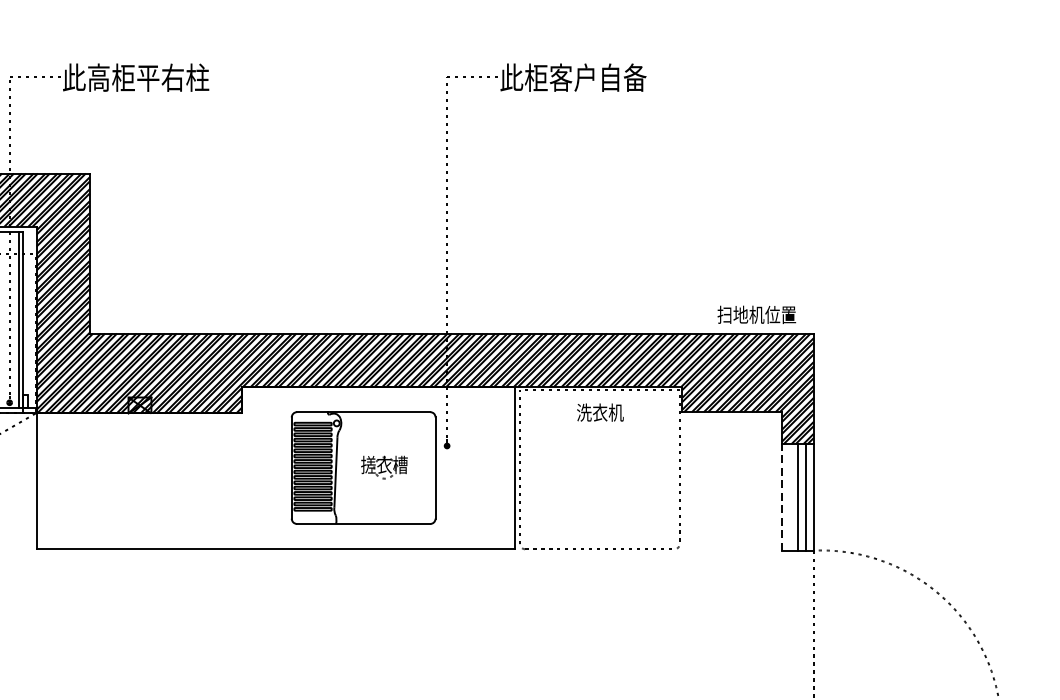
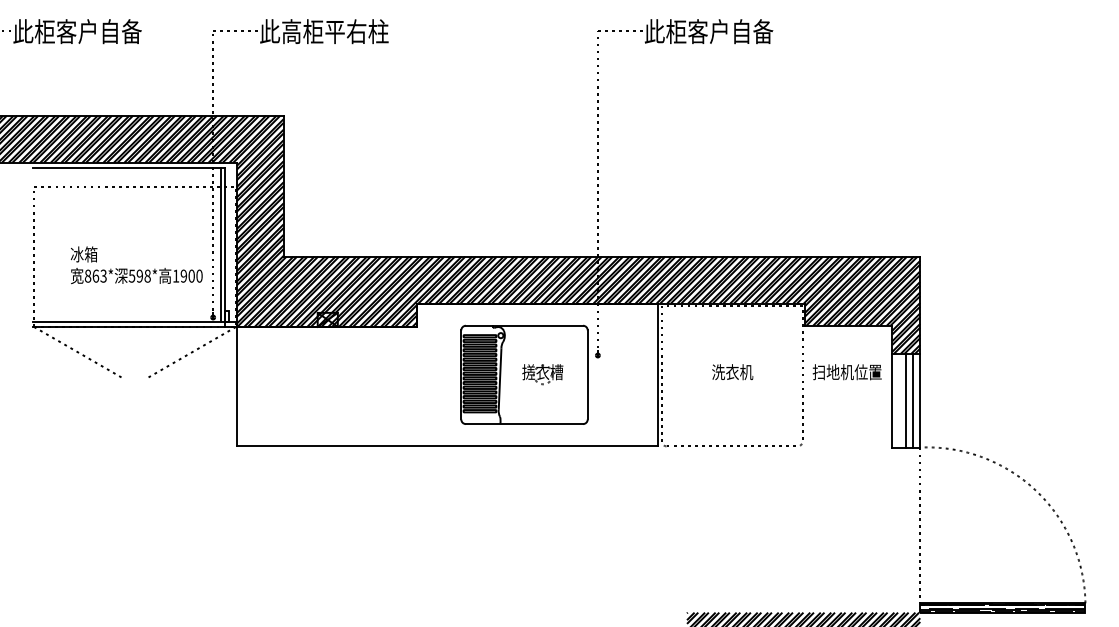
text: (755, 315) -> (846, 372), moved
text: (600, 412) -> (732, 372), moved
line: (782, 497) -> (892, 400), dashed -> solid

